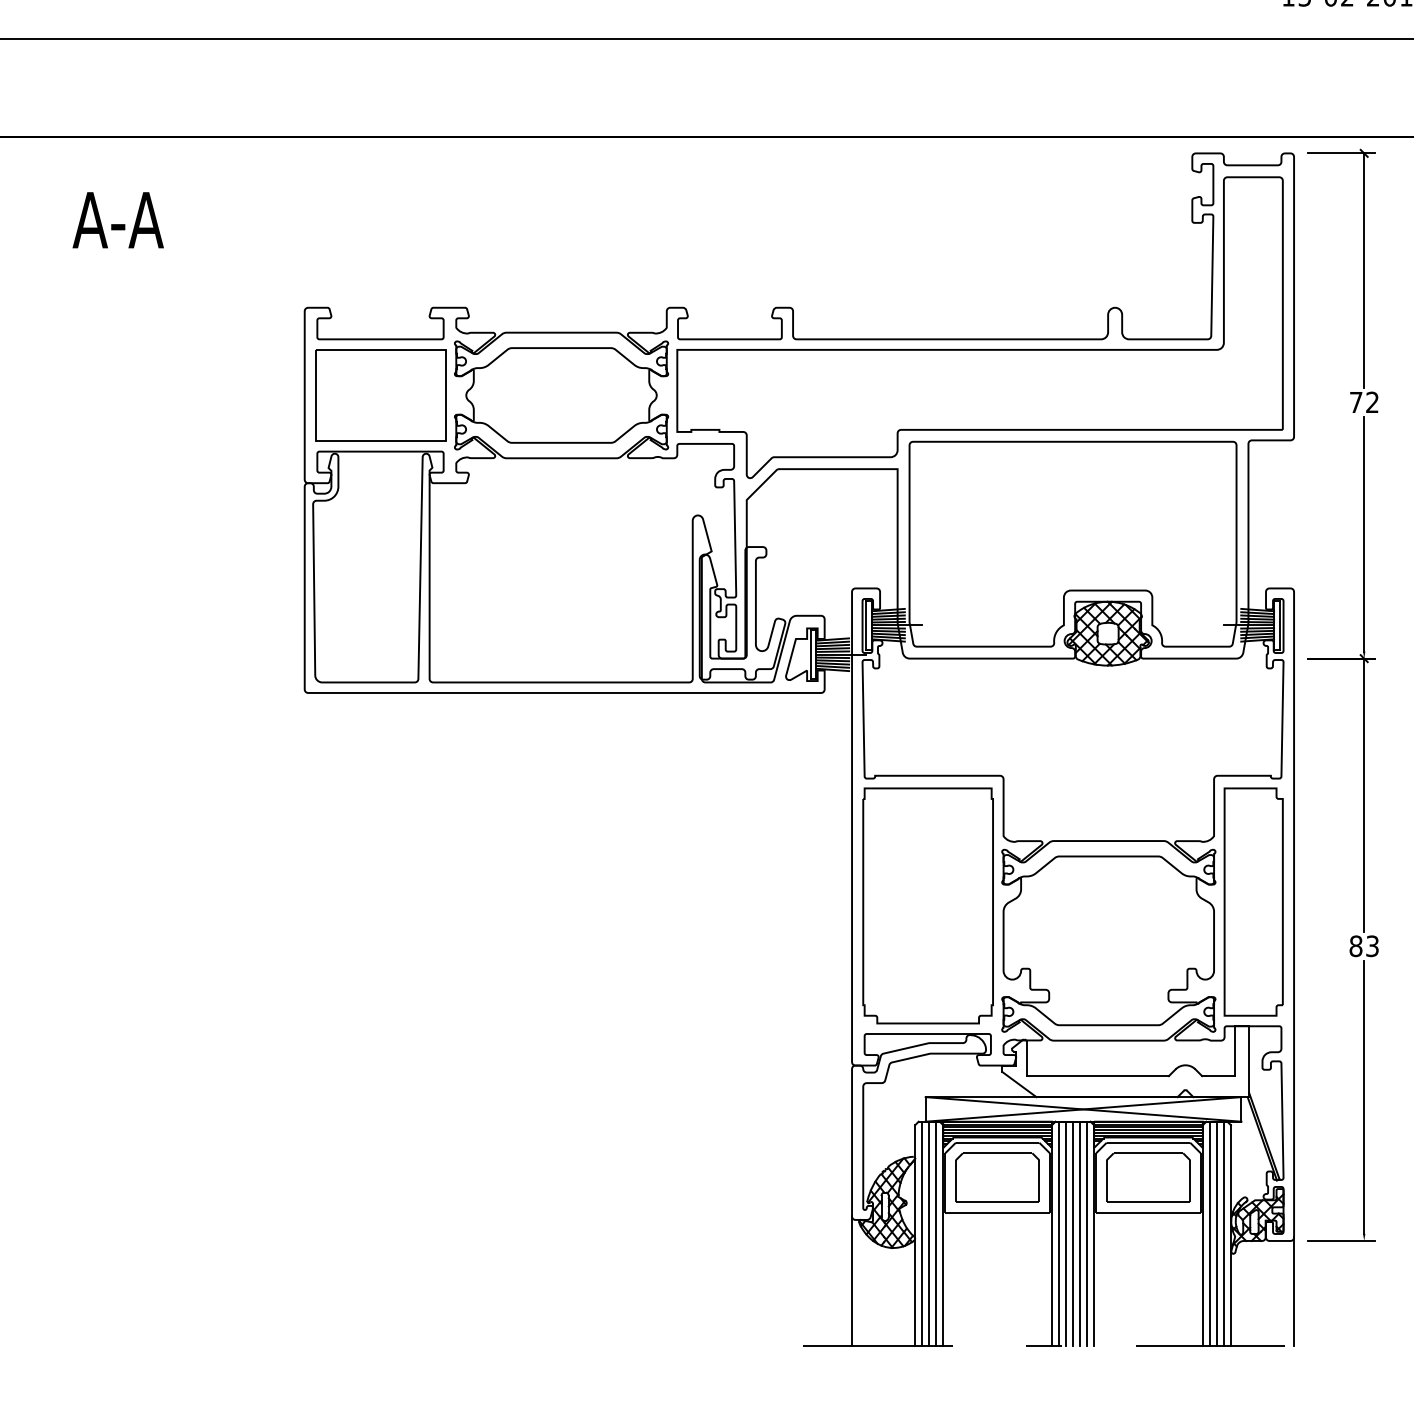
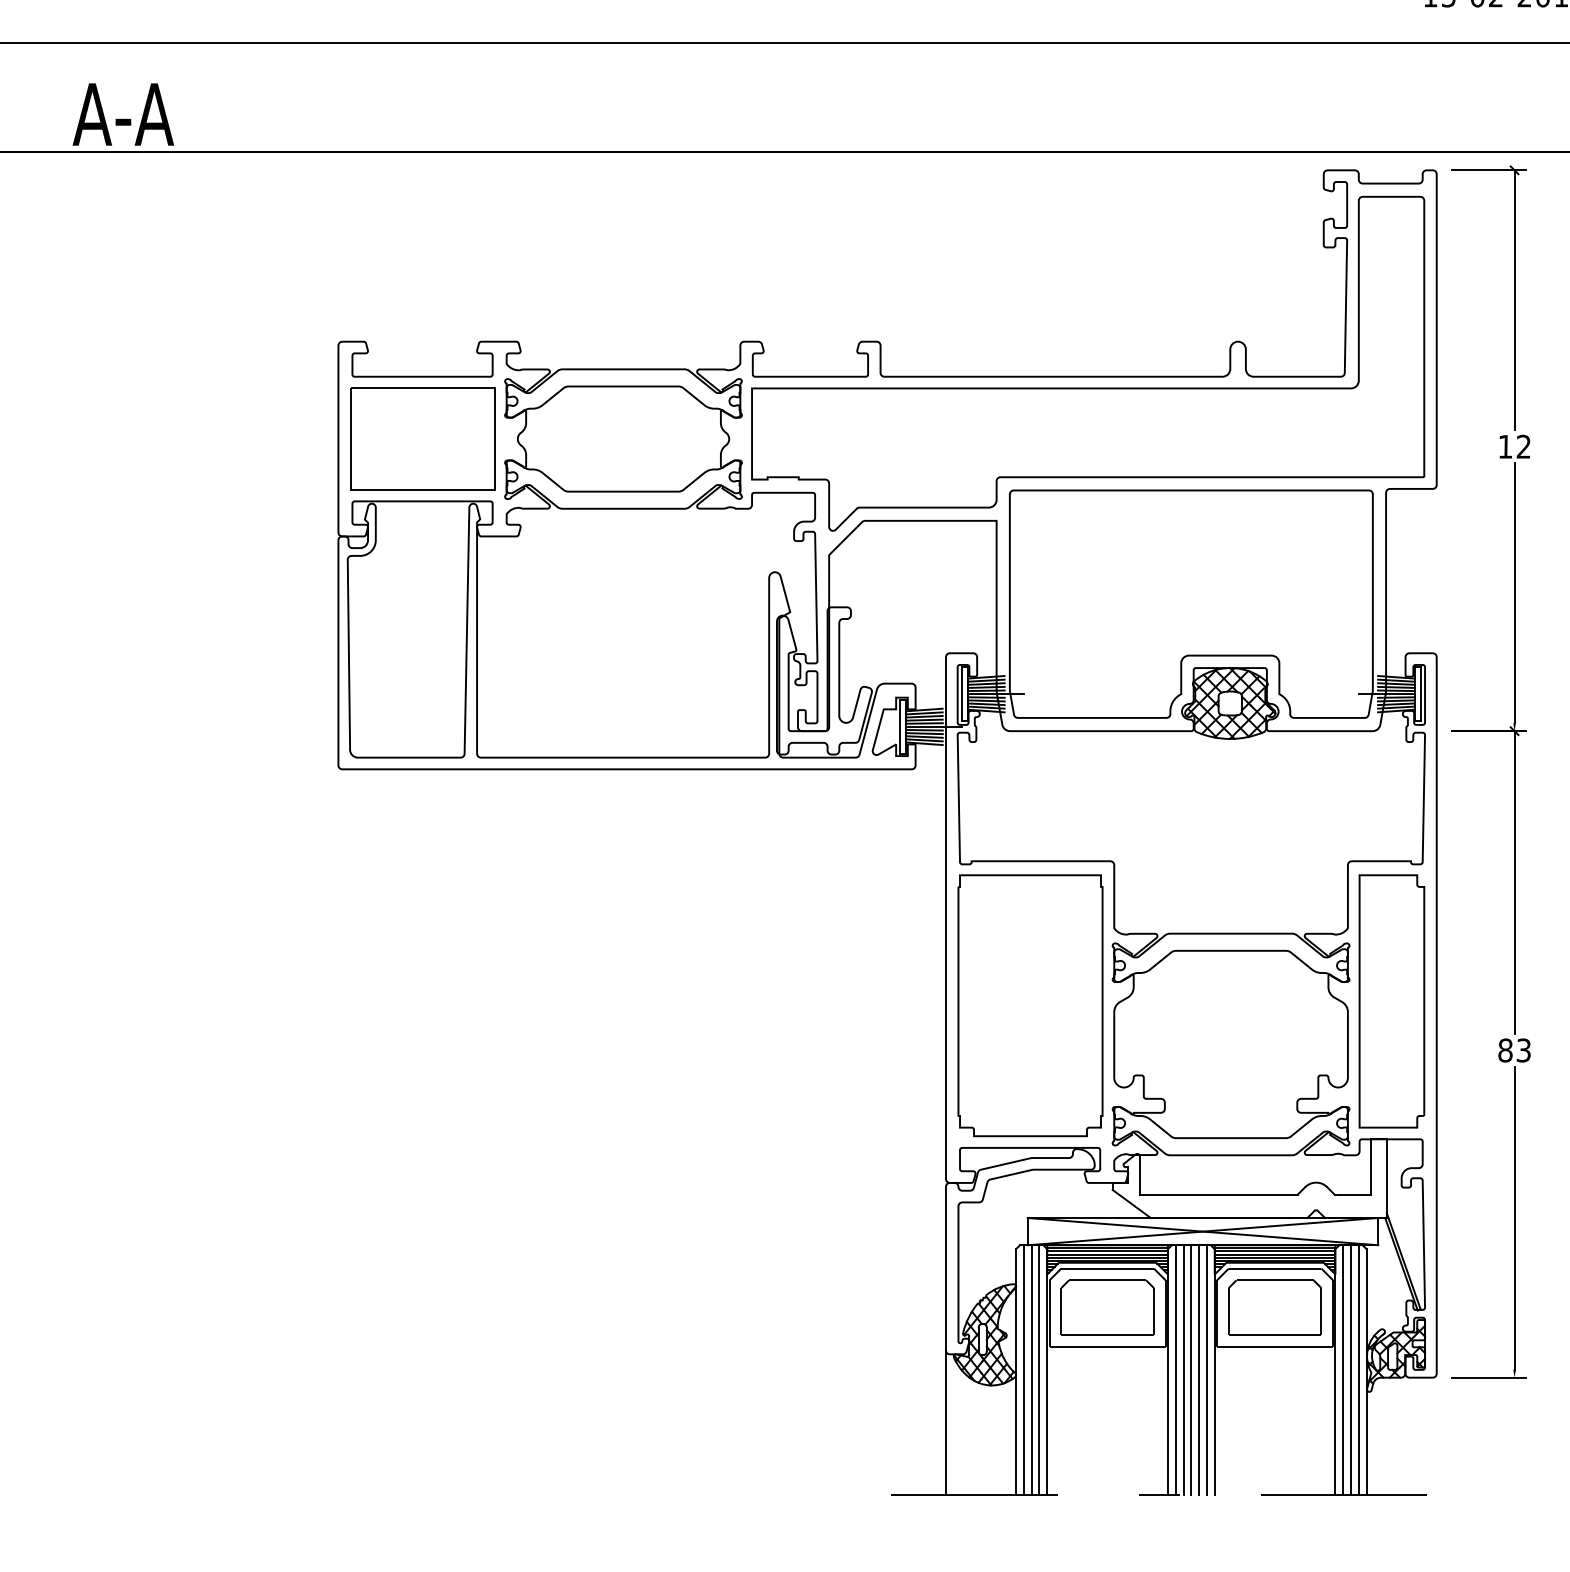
text: (118, 220) -> (123, 114), moved
text: (1356, 402) -> (1505, 446), 72 -> 12
line: (1293, 1291) -> (1436, 1433), removed

